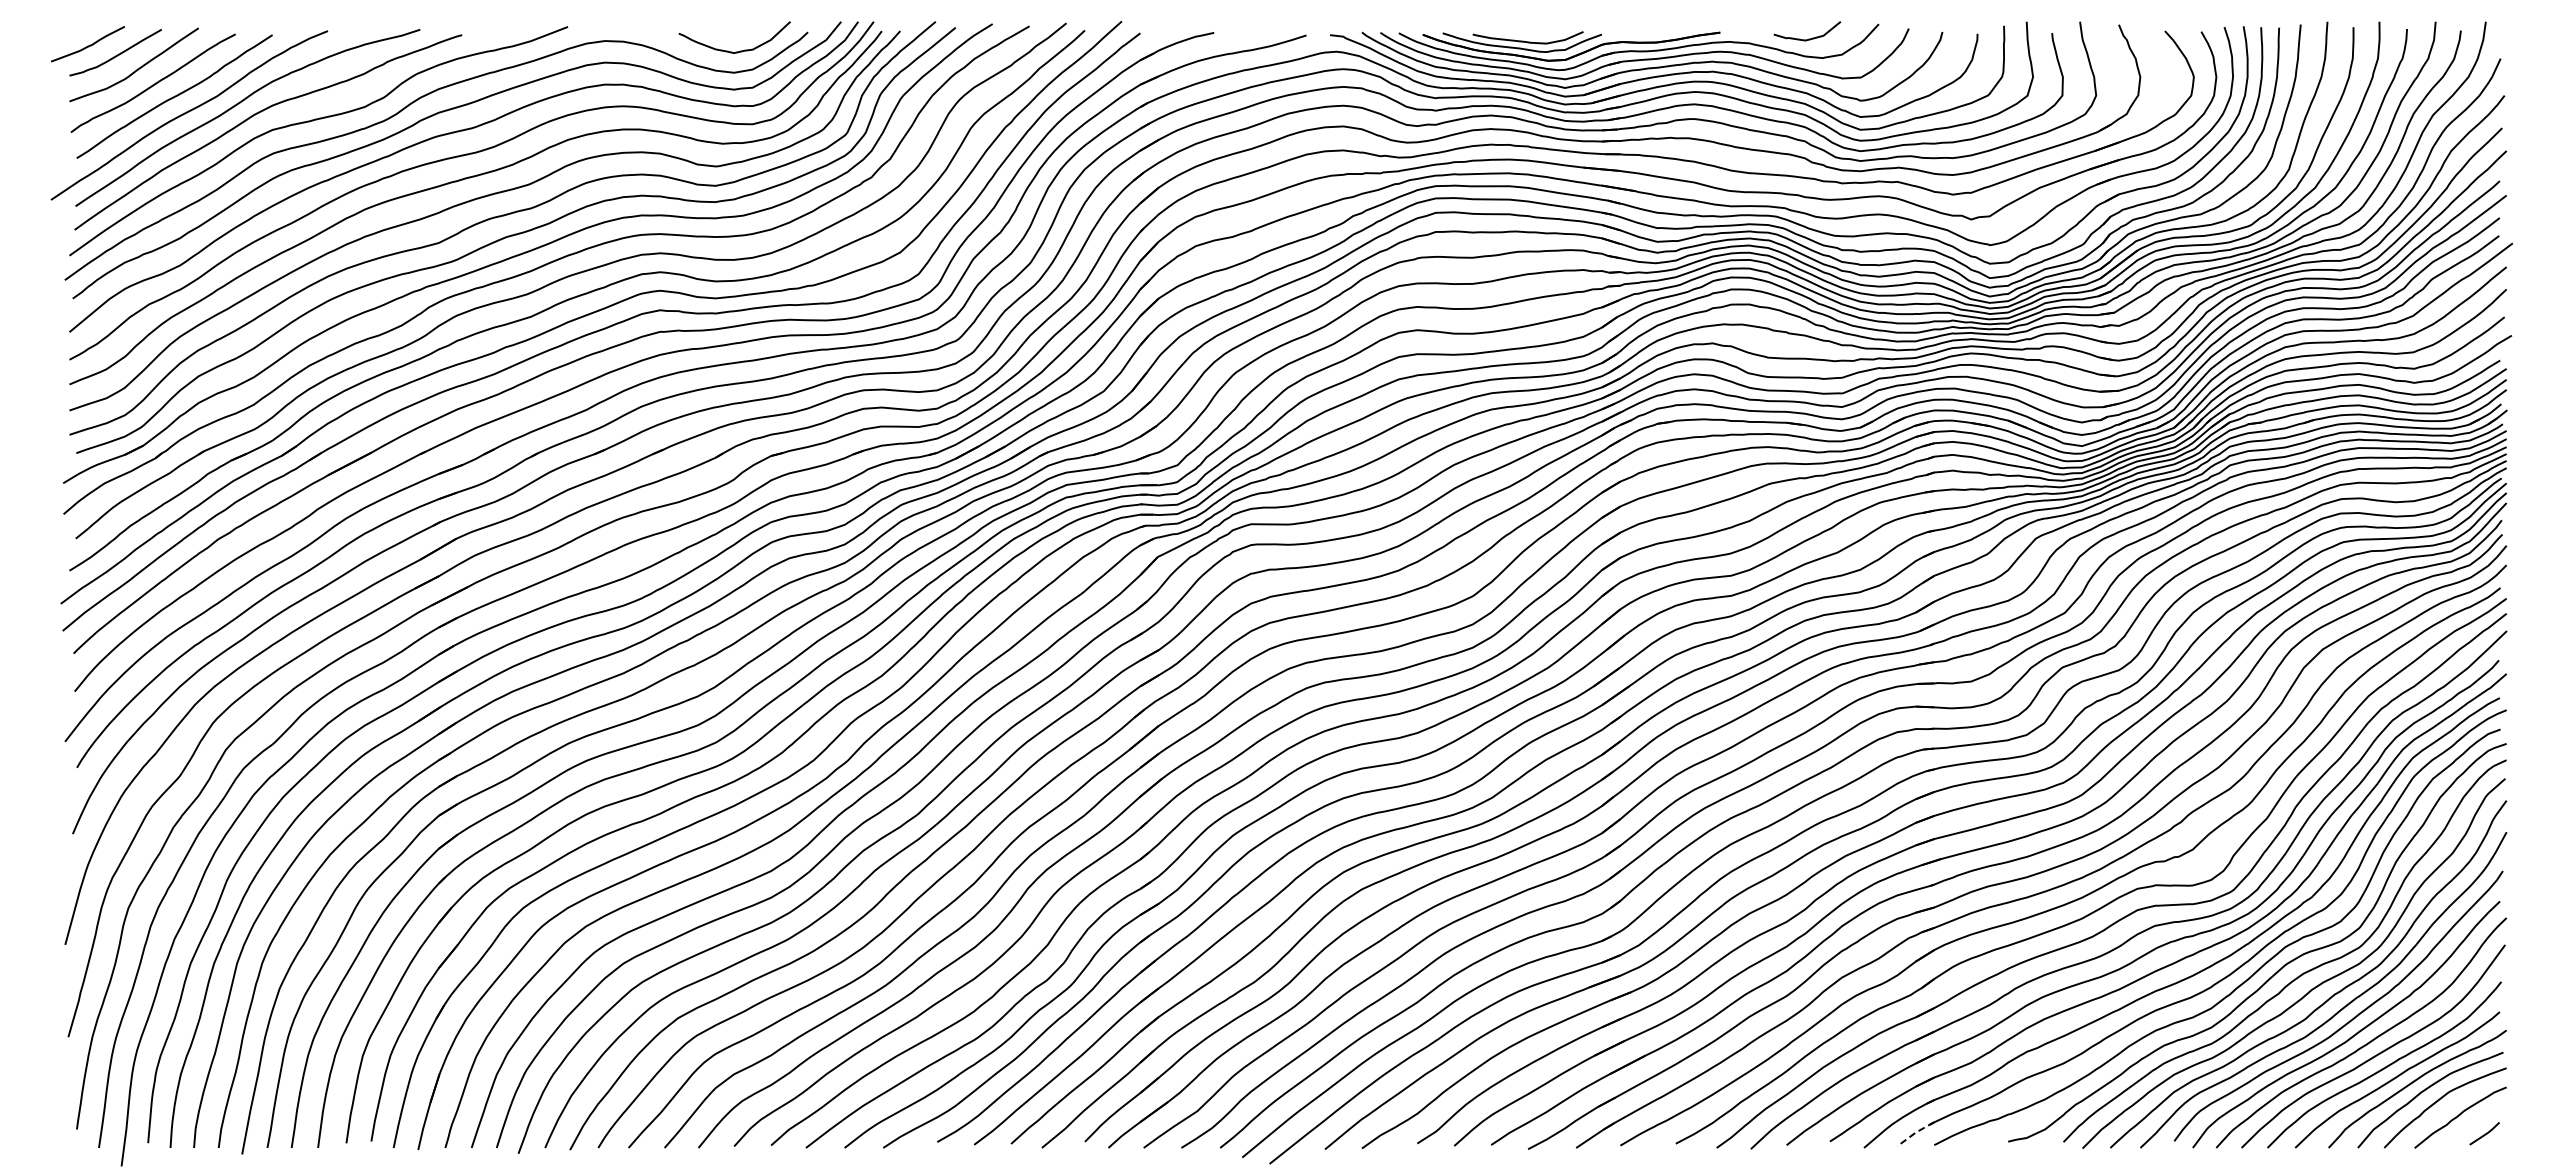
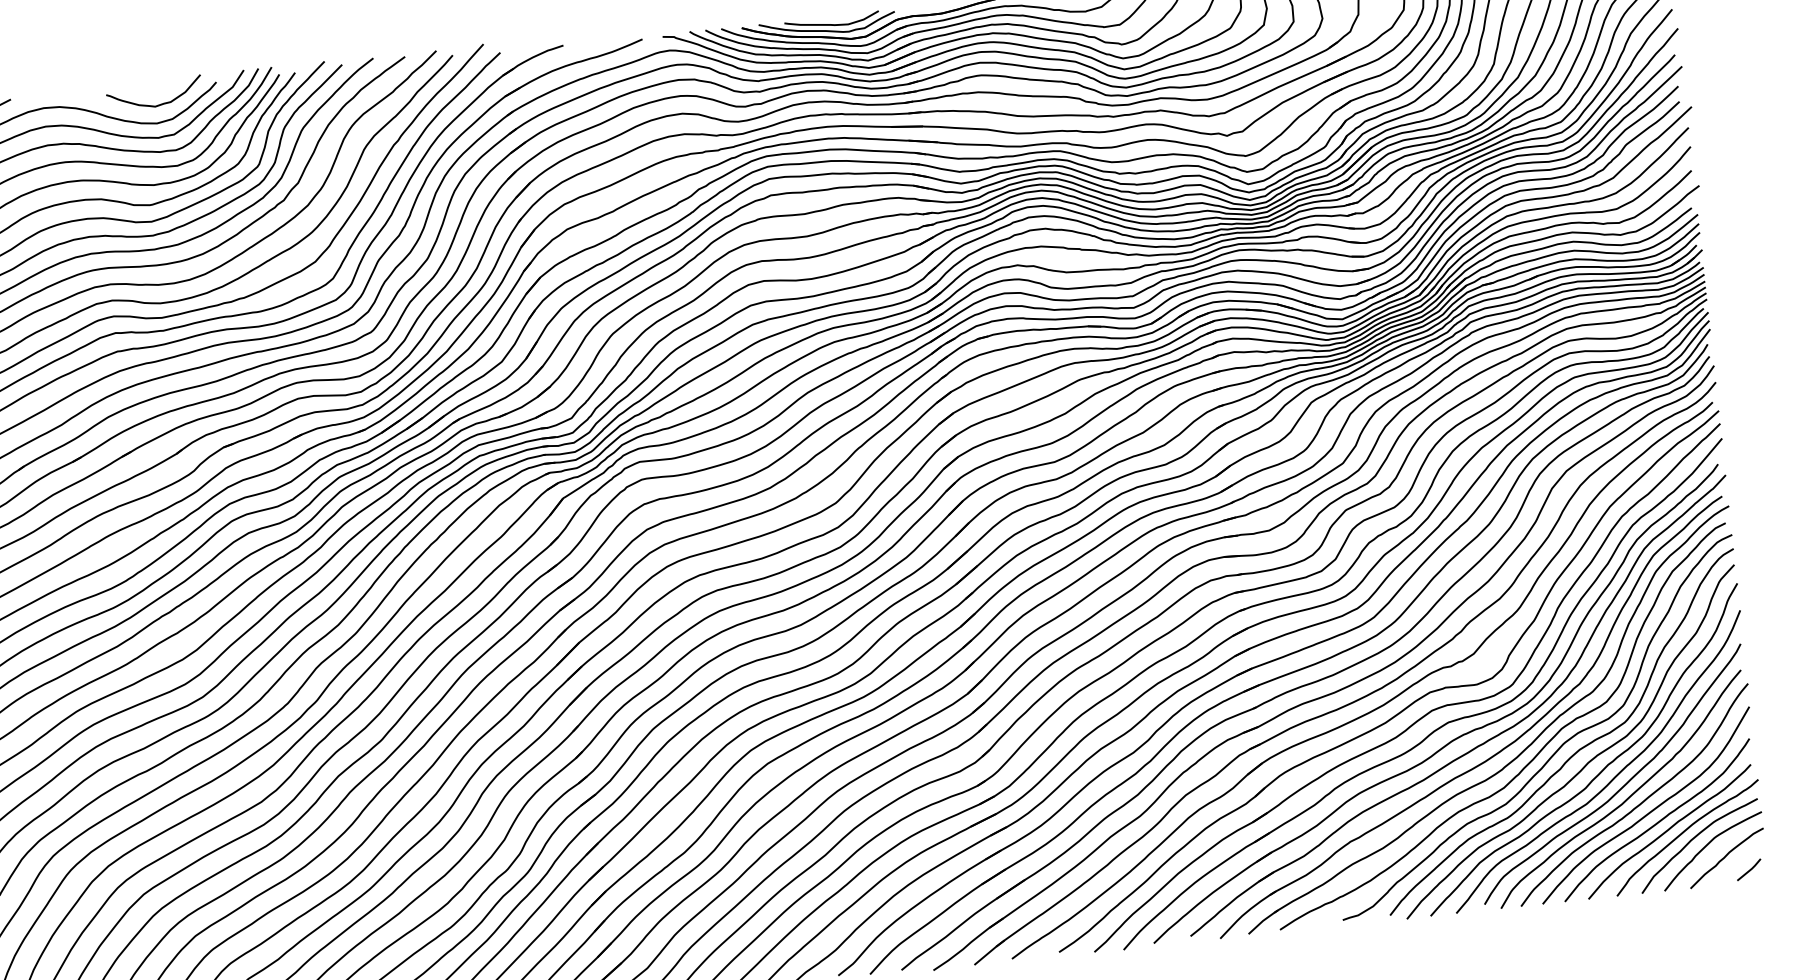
line: (1915, 1132) -> (1262, 920), dashed -> solid

